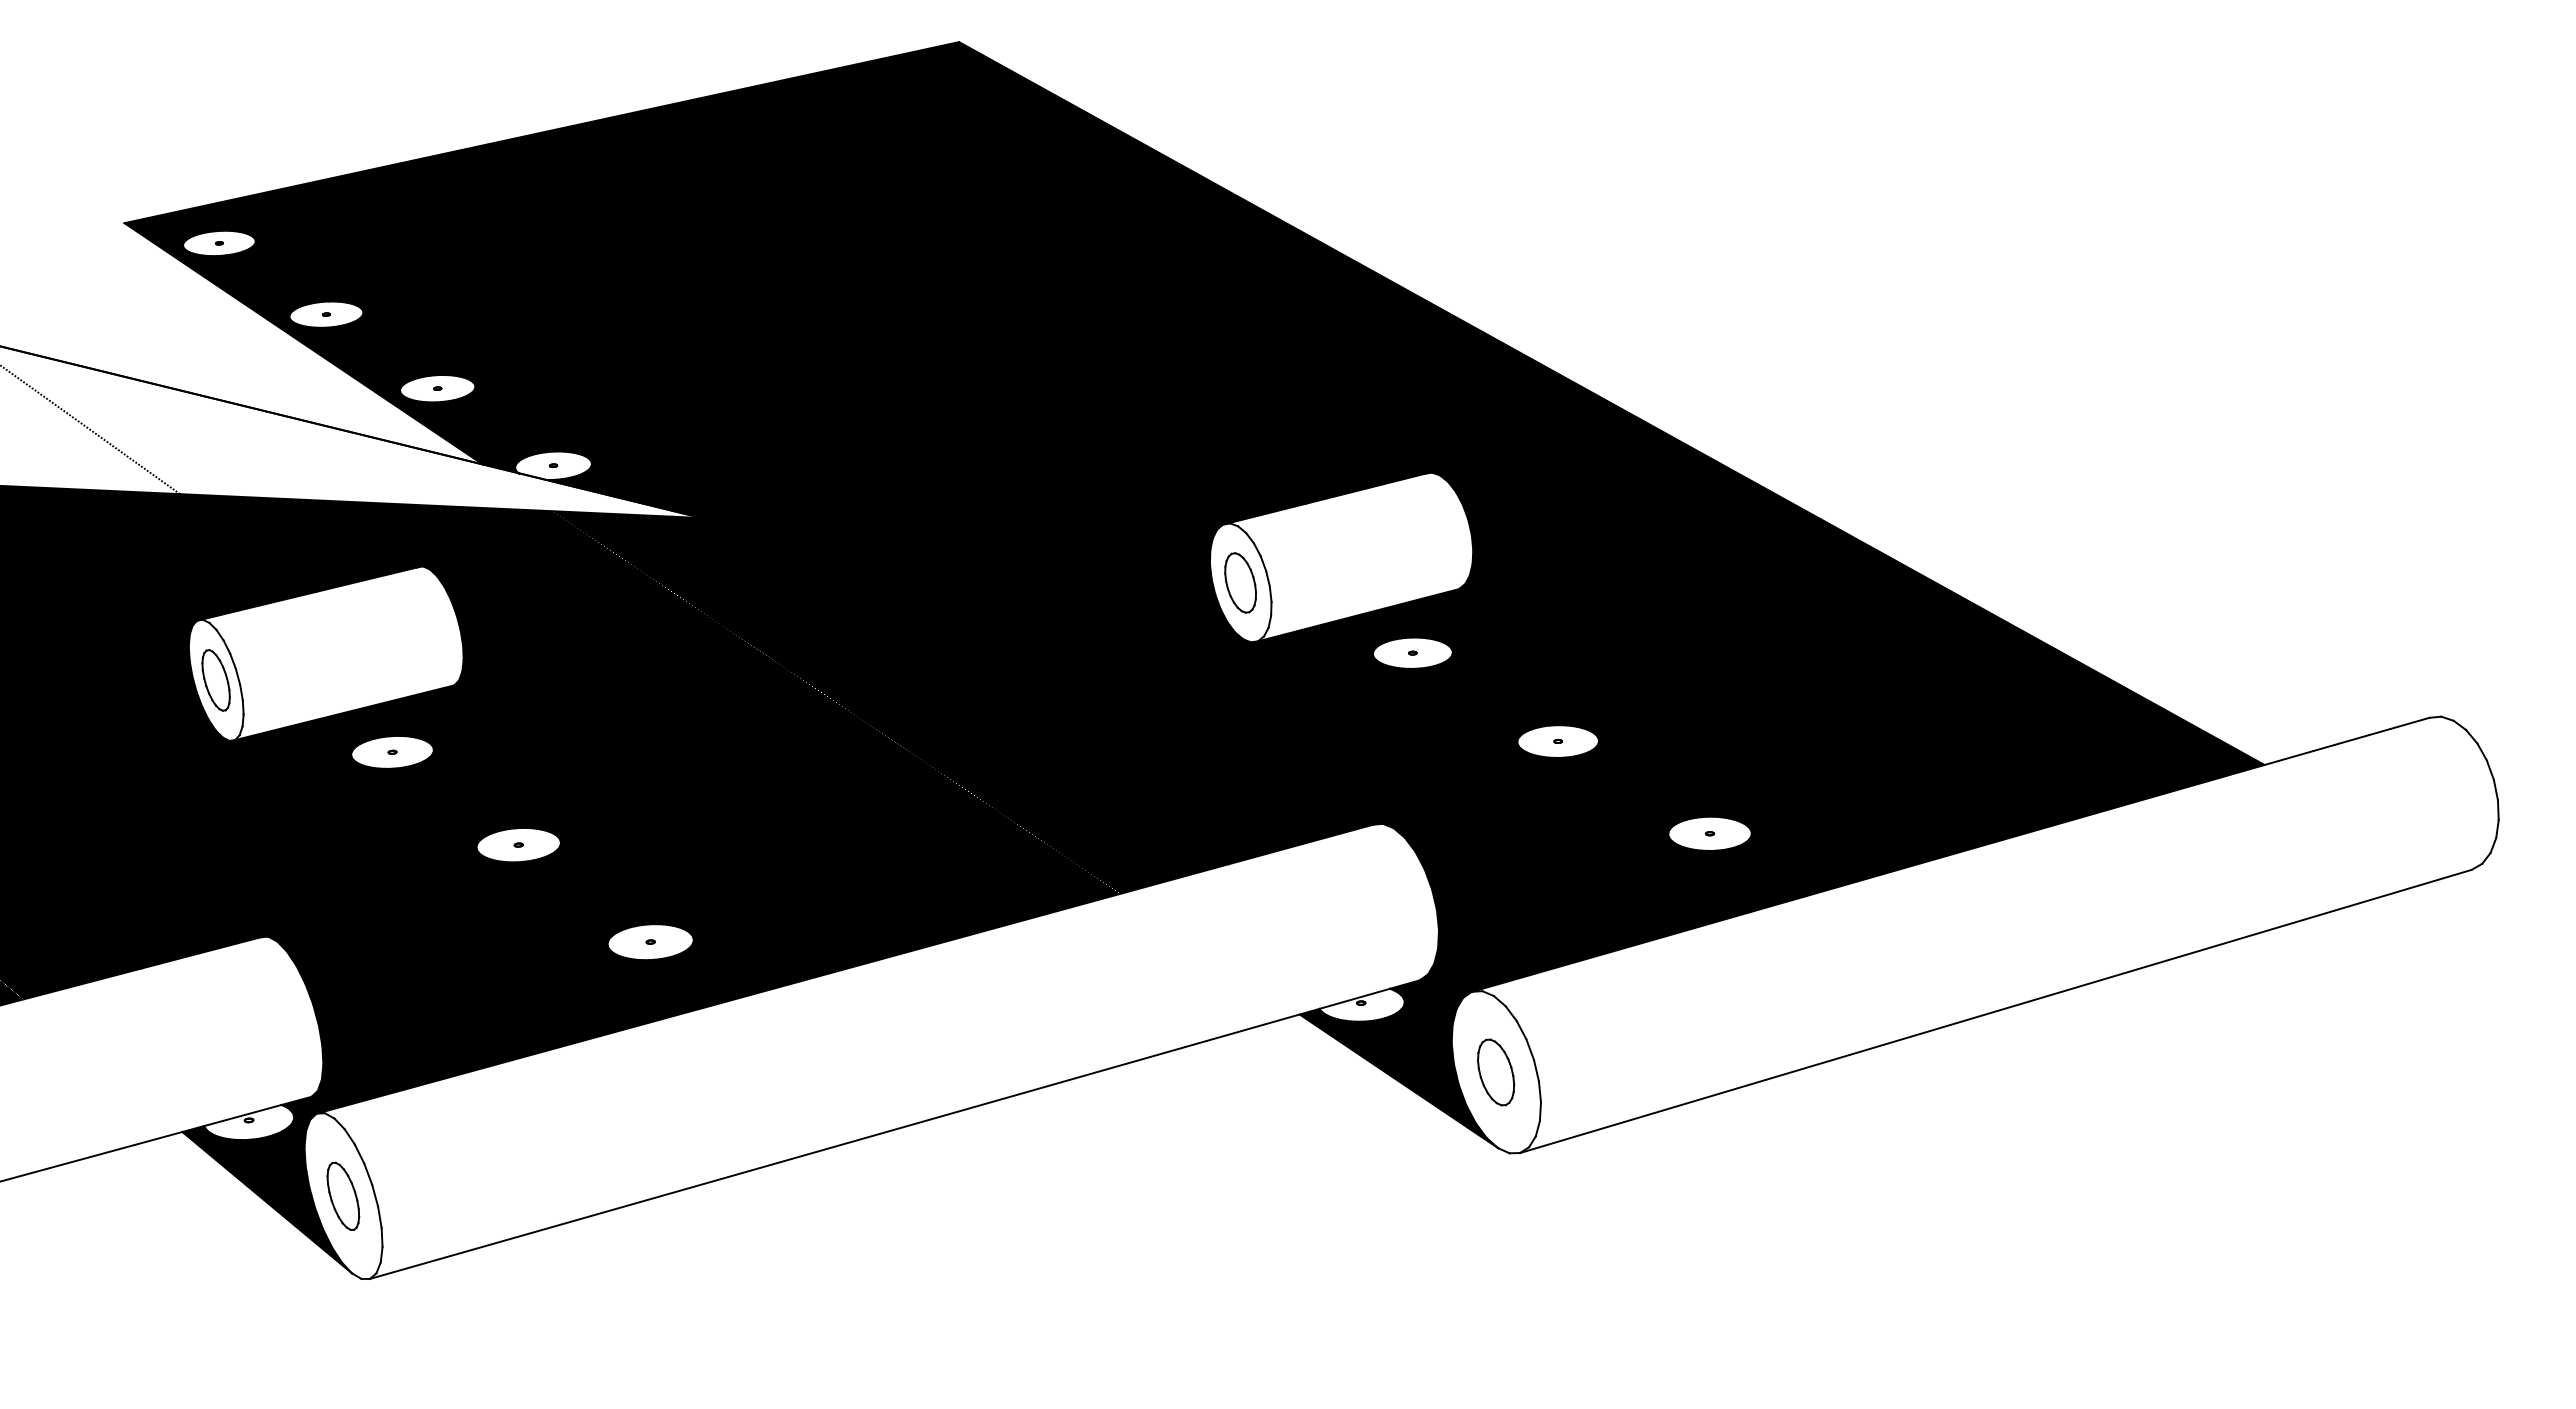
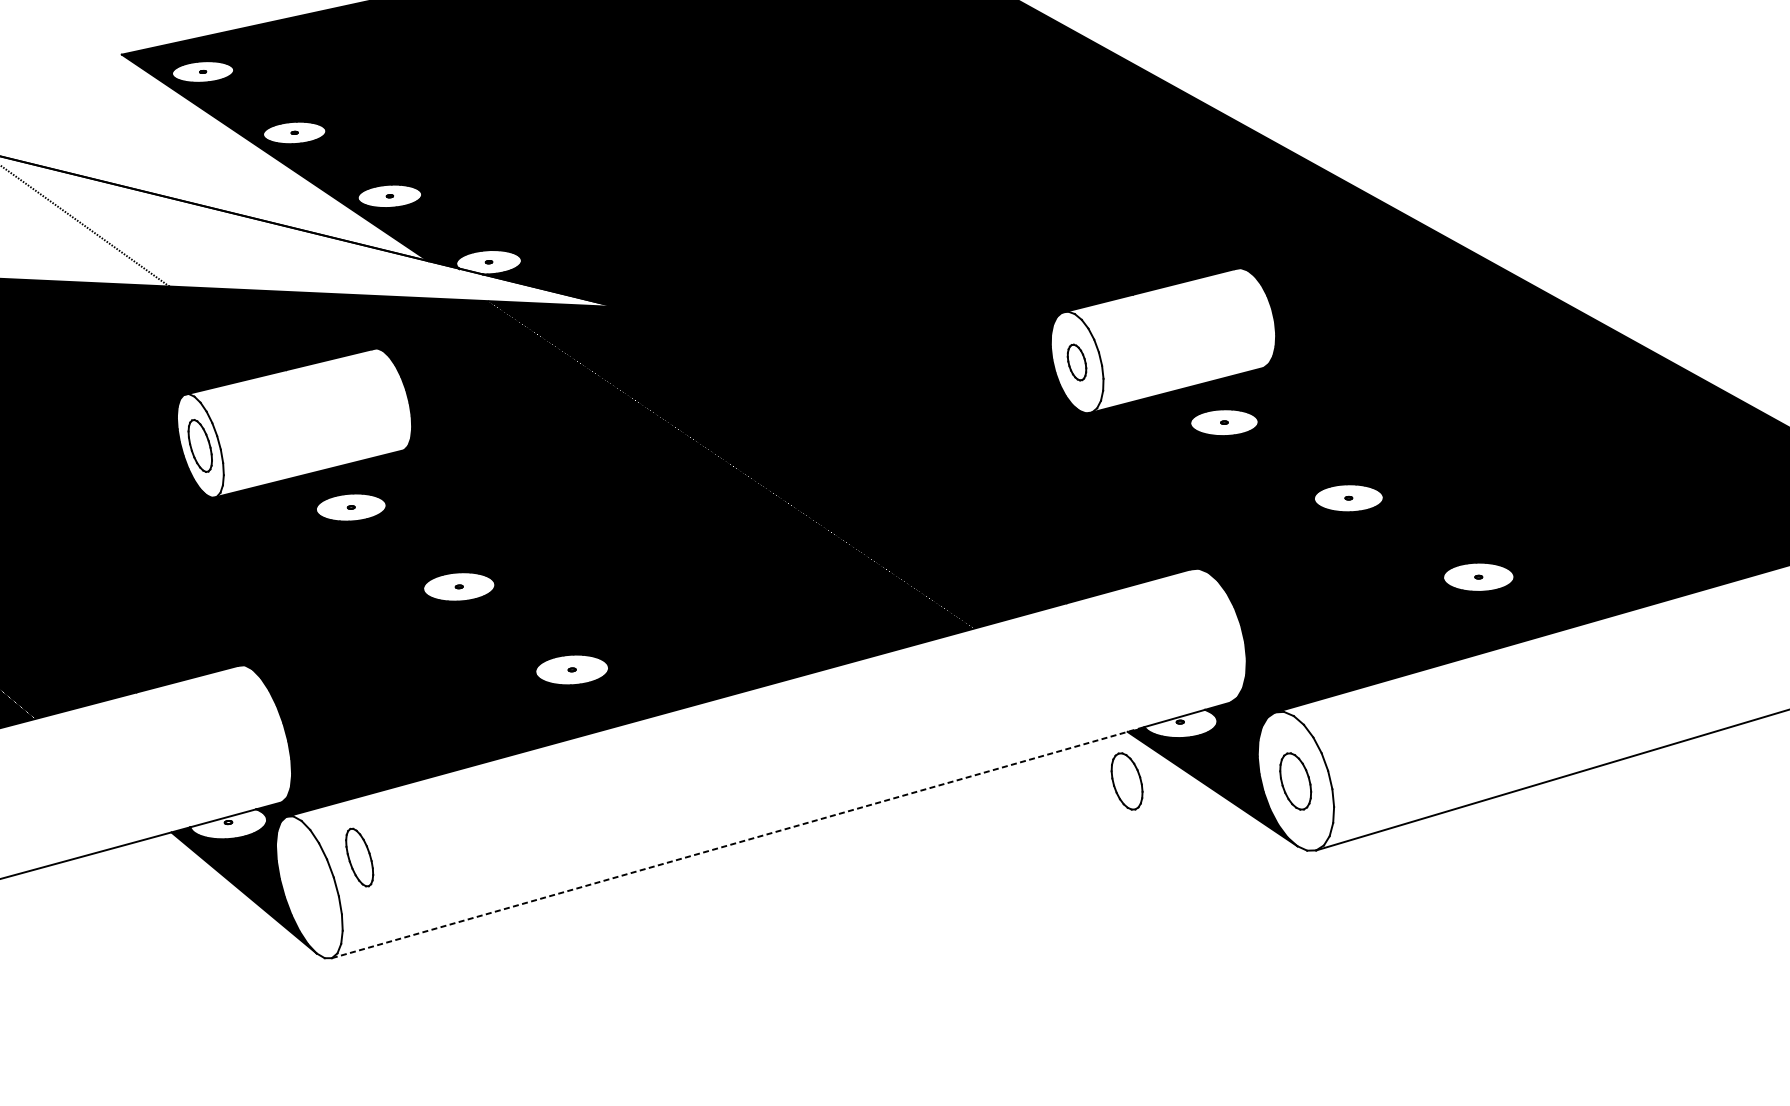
part: (1240, 582) -> (1076, 362), size x0.7
part: (1299, 1072) -> (1127, 781), added
line: (845, 1143) -> (738, 842), solid -> dashed
part: (343, 1195) -> (359, 856), moved

